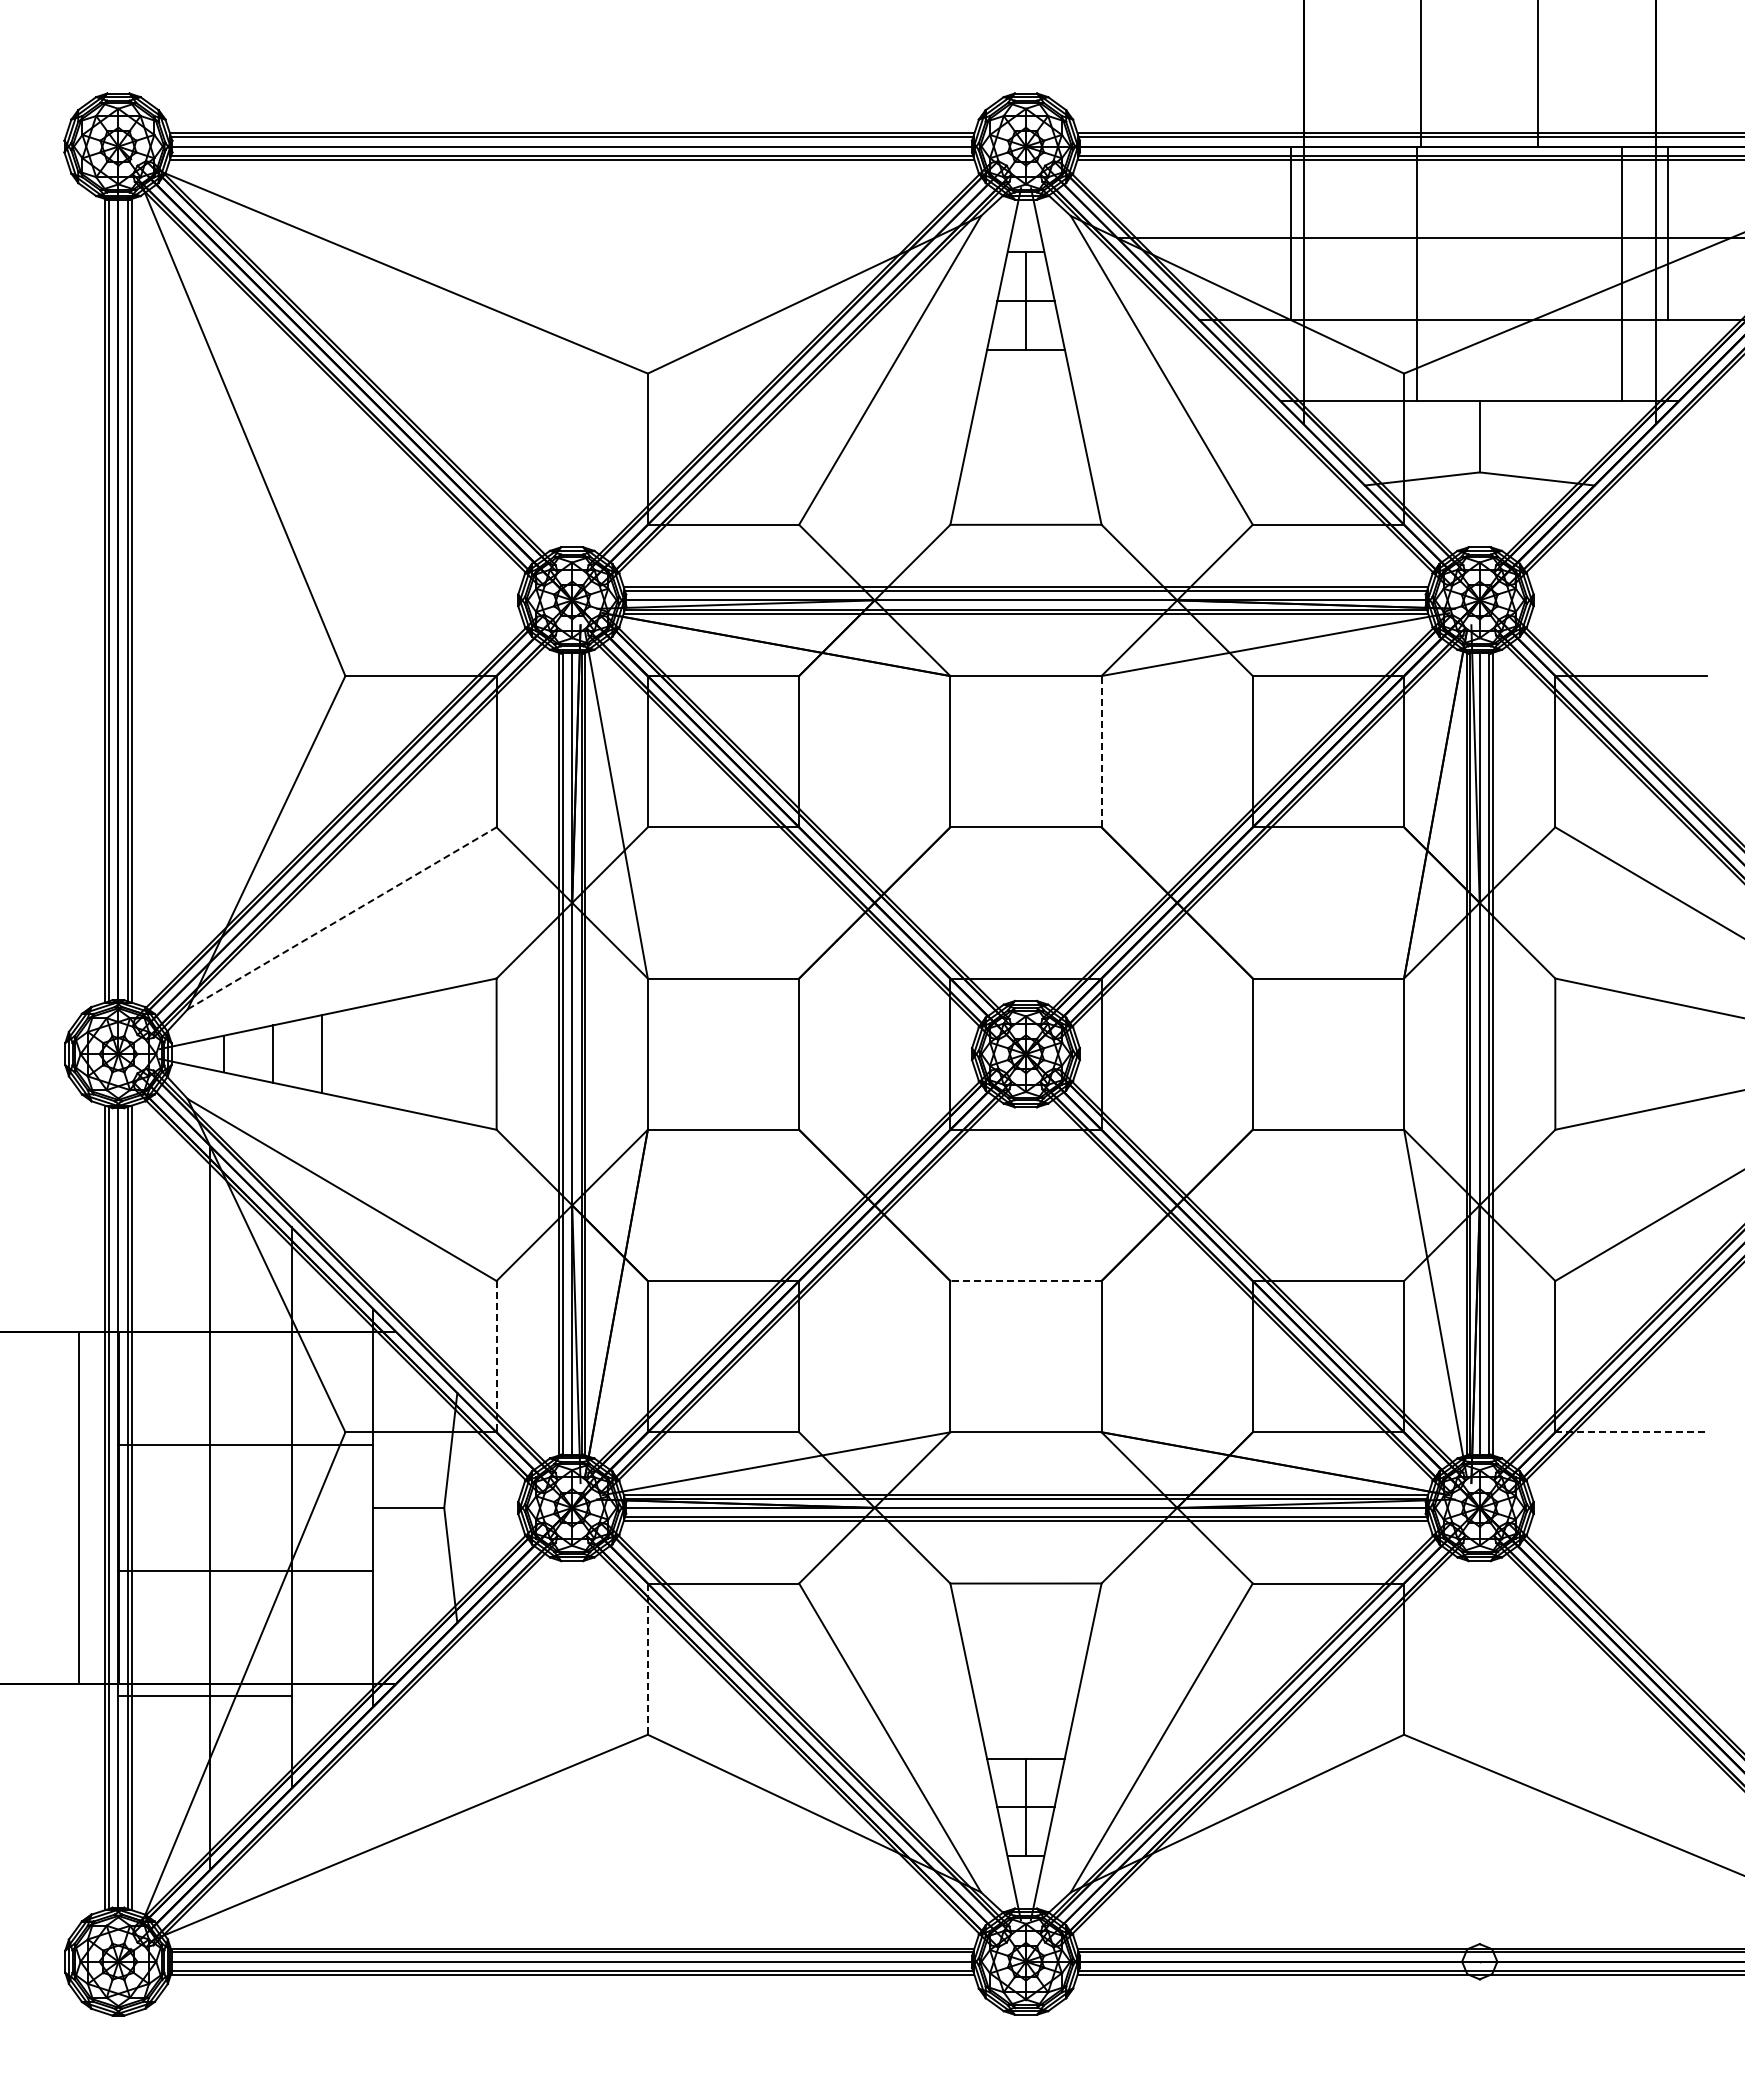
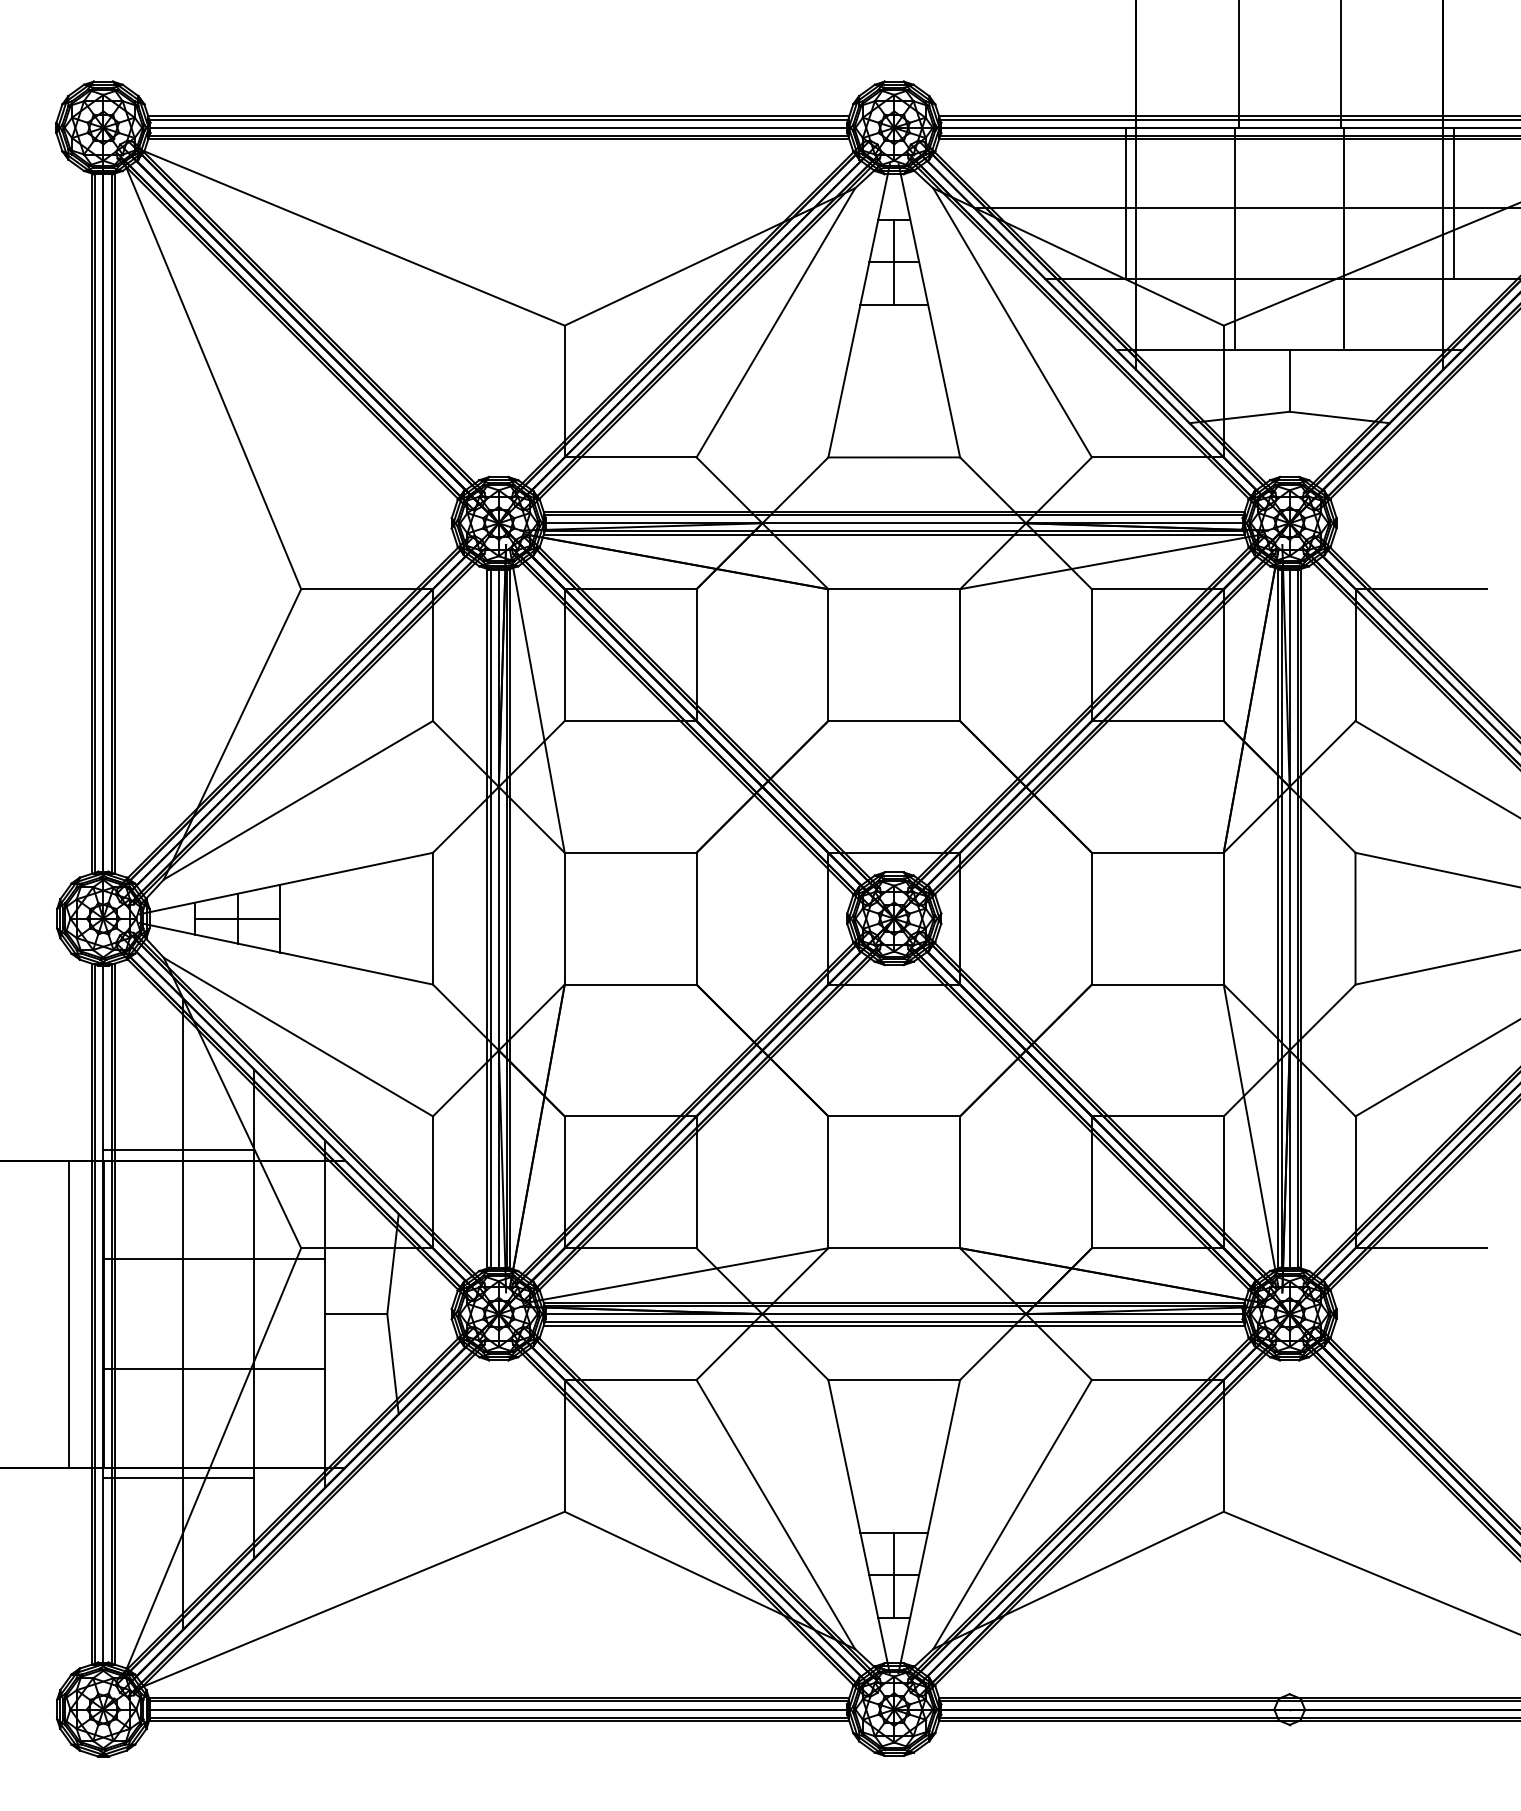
line: (1621, 273) -> (1344, 238), moved
line: (1101, 751) -> (960, 654), dashed -> solid
line: (342, 918) -> (298, 800), dashed -> solid
line: (272, 1054) -> (237, 919), added
line: (1025, 1281) -> (893, 1116), dashed -> solid
line: (204, 1319) -> (178, 1149), added
line: (496, 1356) -> (432, 1182), dashed -> solid
line: (1630, 1432) -> (1421, 1248), dashed -> solid
line: (647, 1659) -> (564, 1446), dashed -> solid

